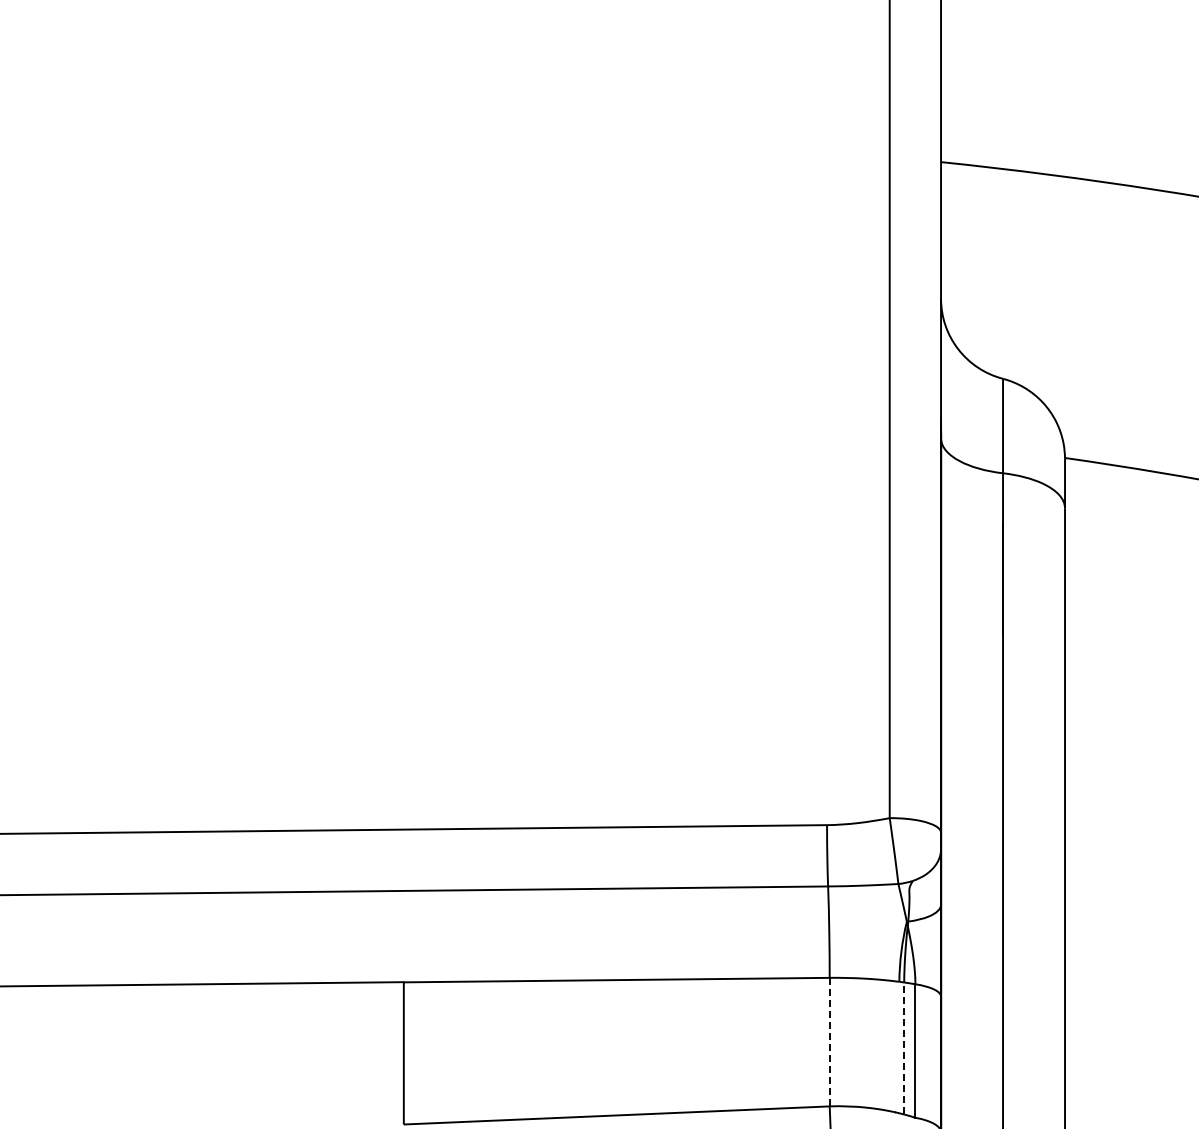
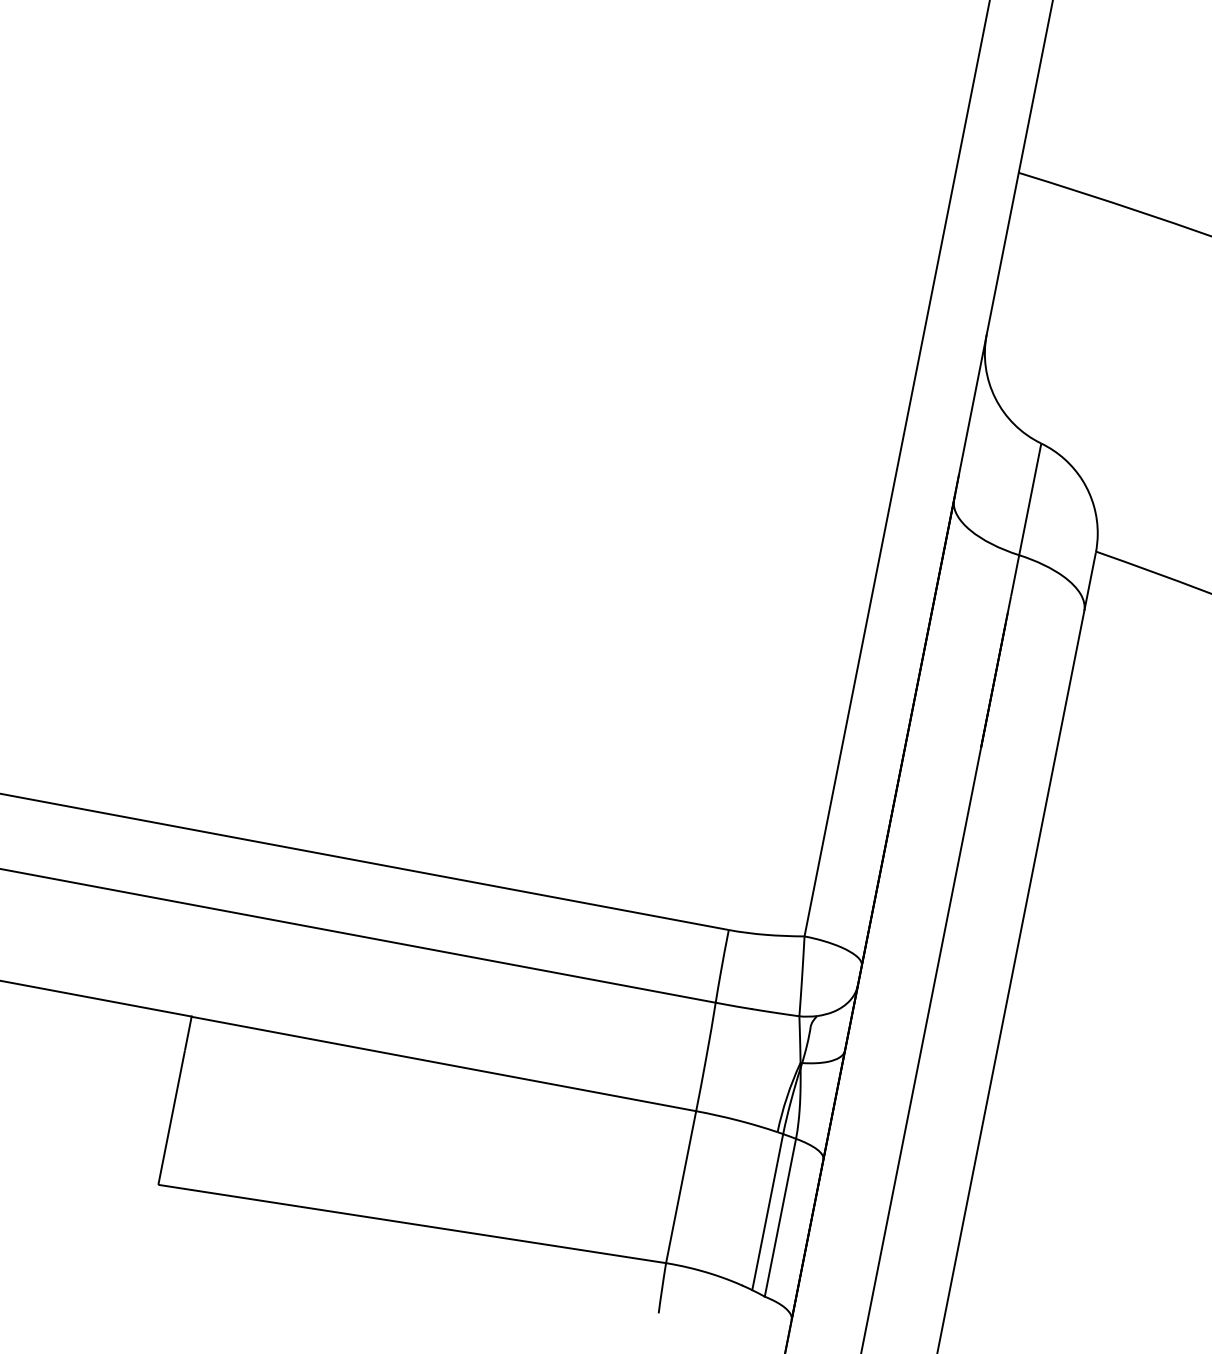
line: (829, 1041) -> (681, 1186), dashed -> solid
line: (904, 1048) -> (768, 1212), dashed -> solid

